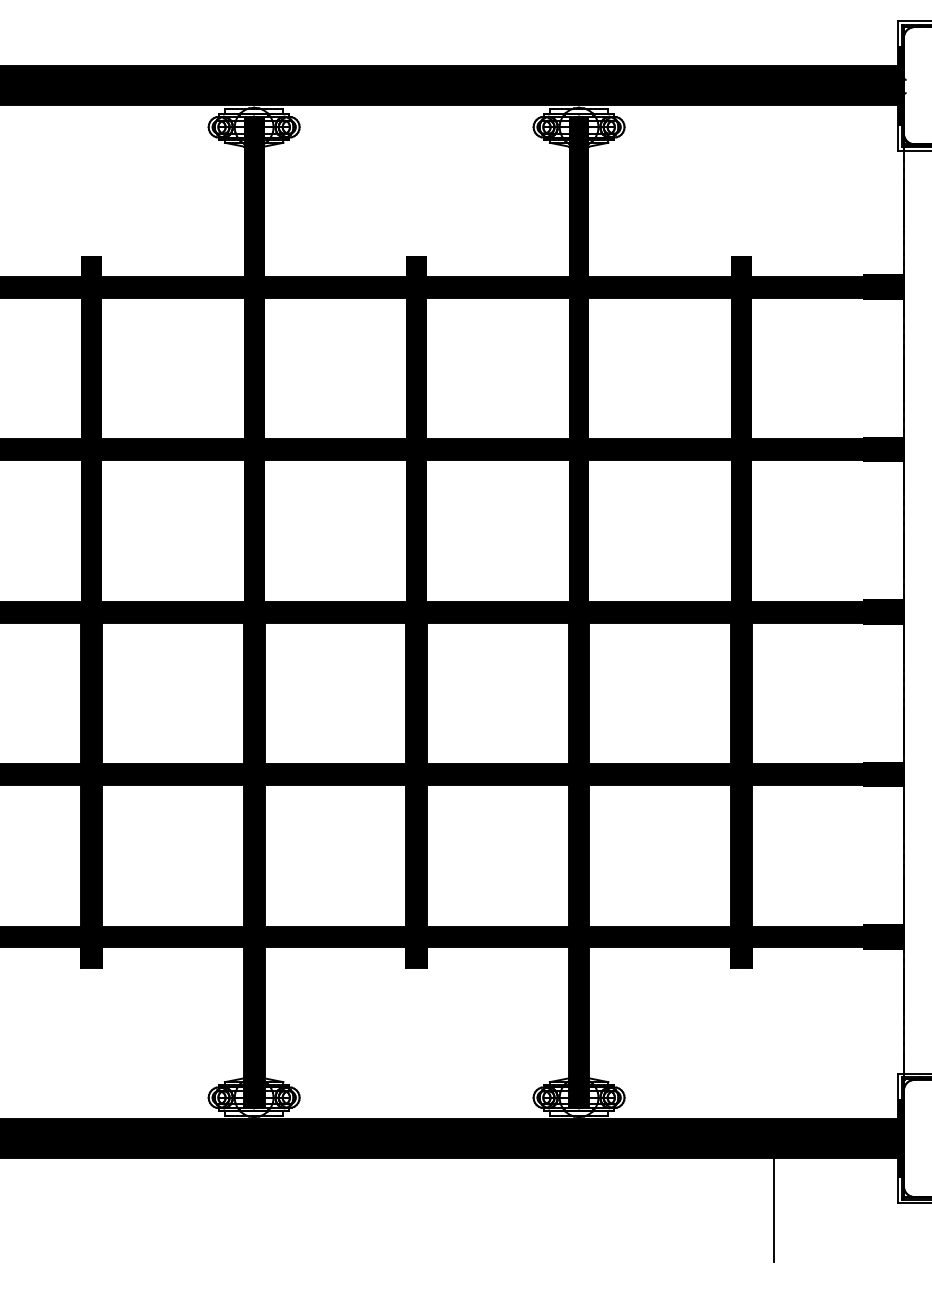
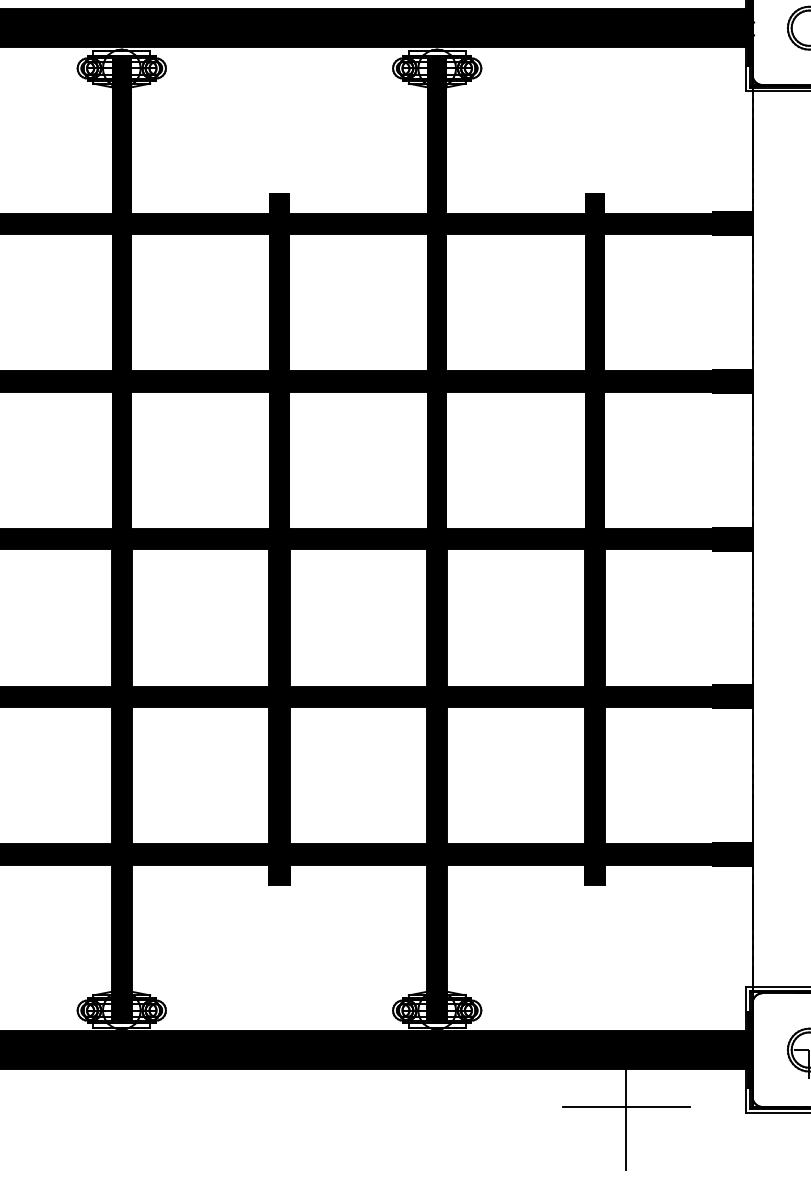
line: (774, 1196) -> (626, 1106), added

